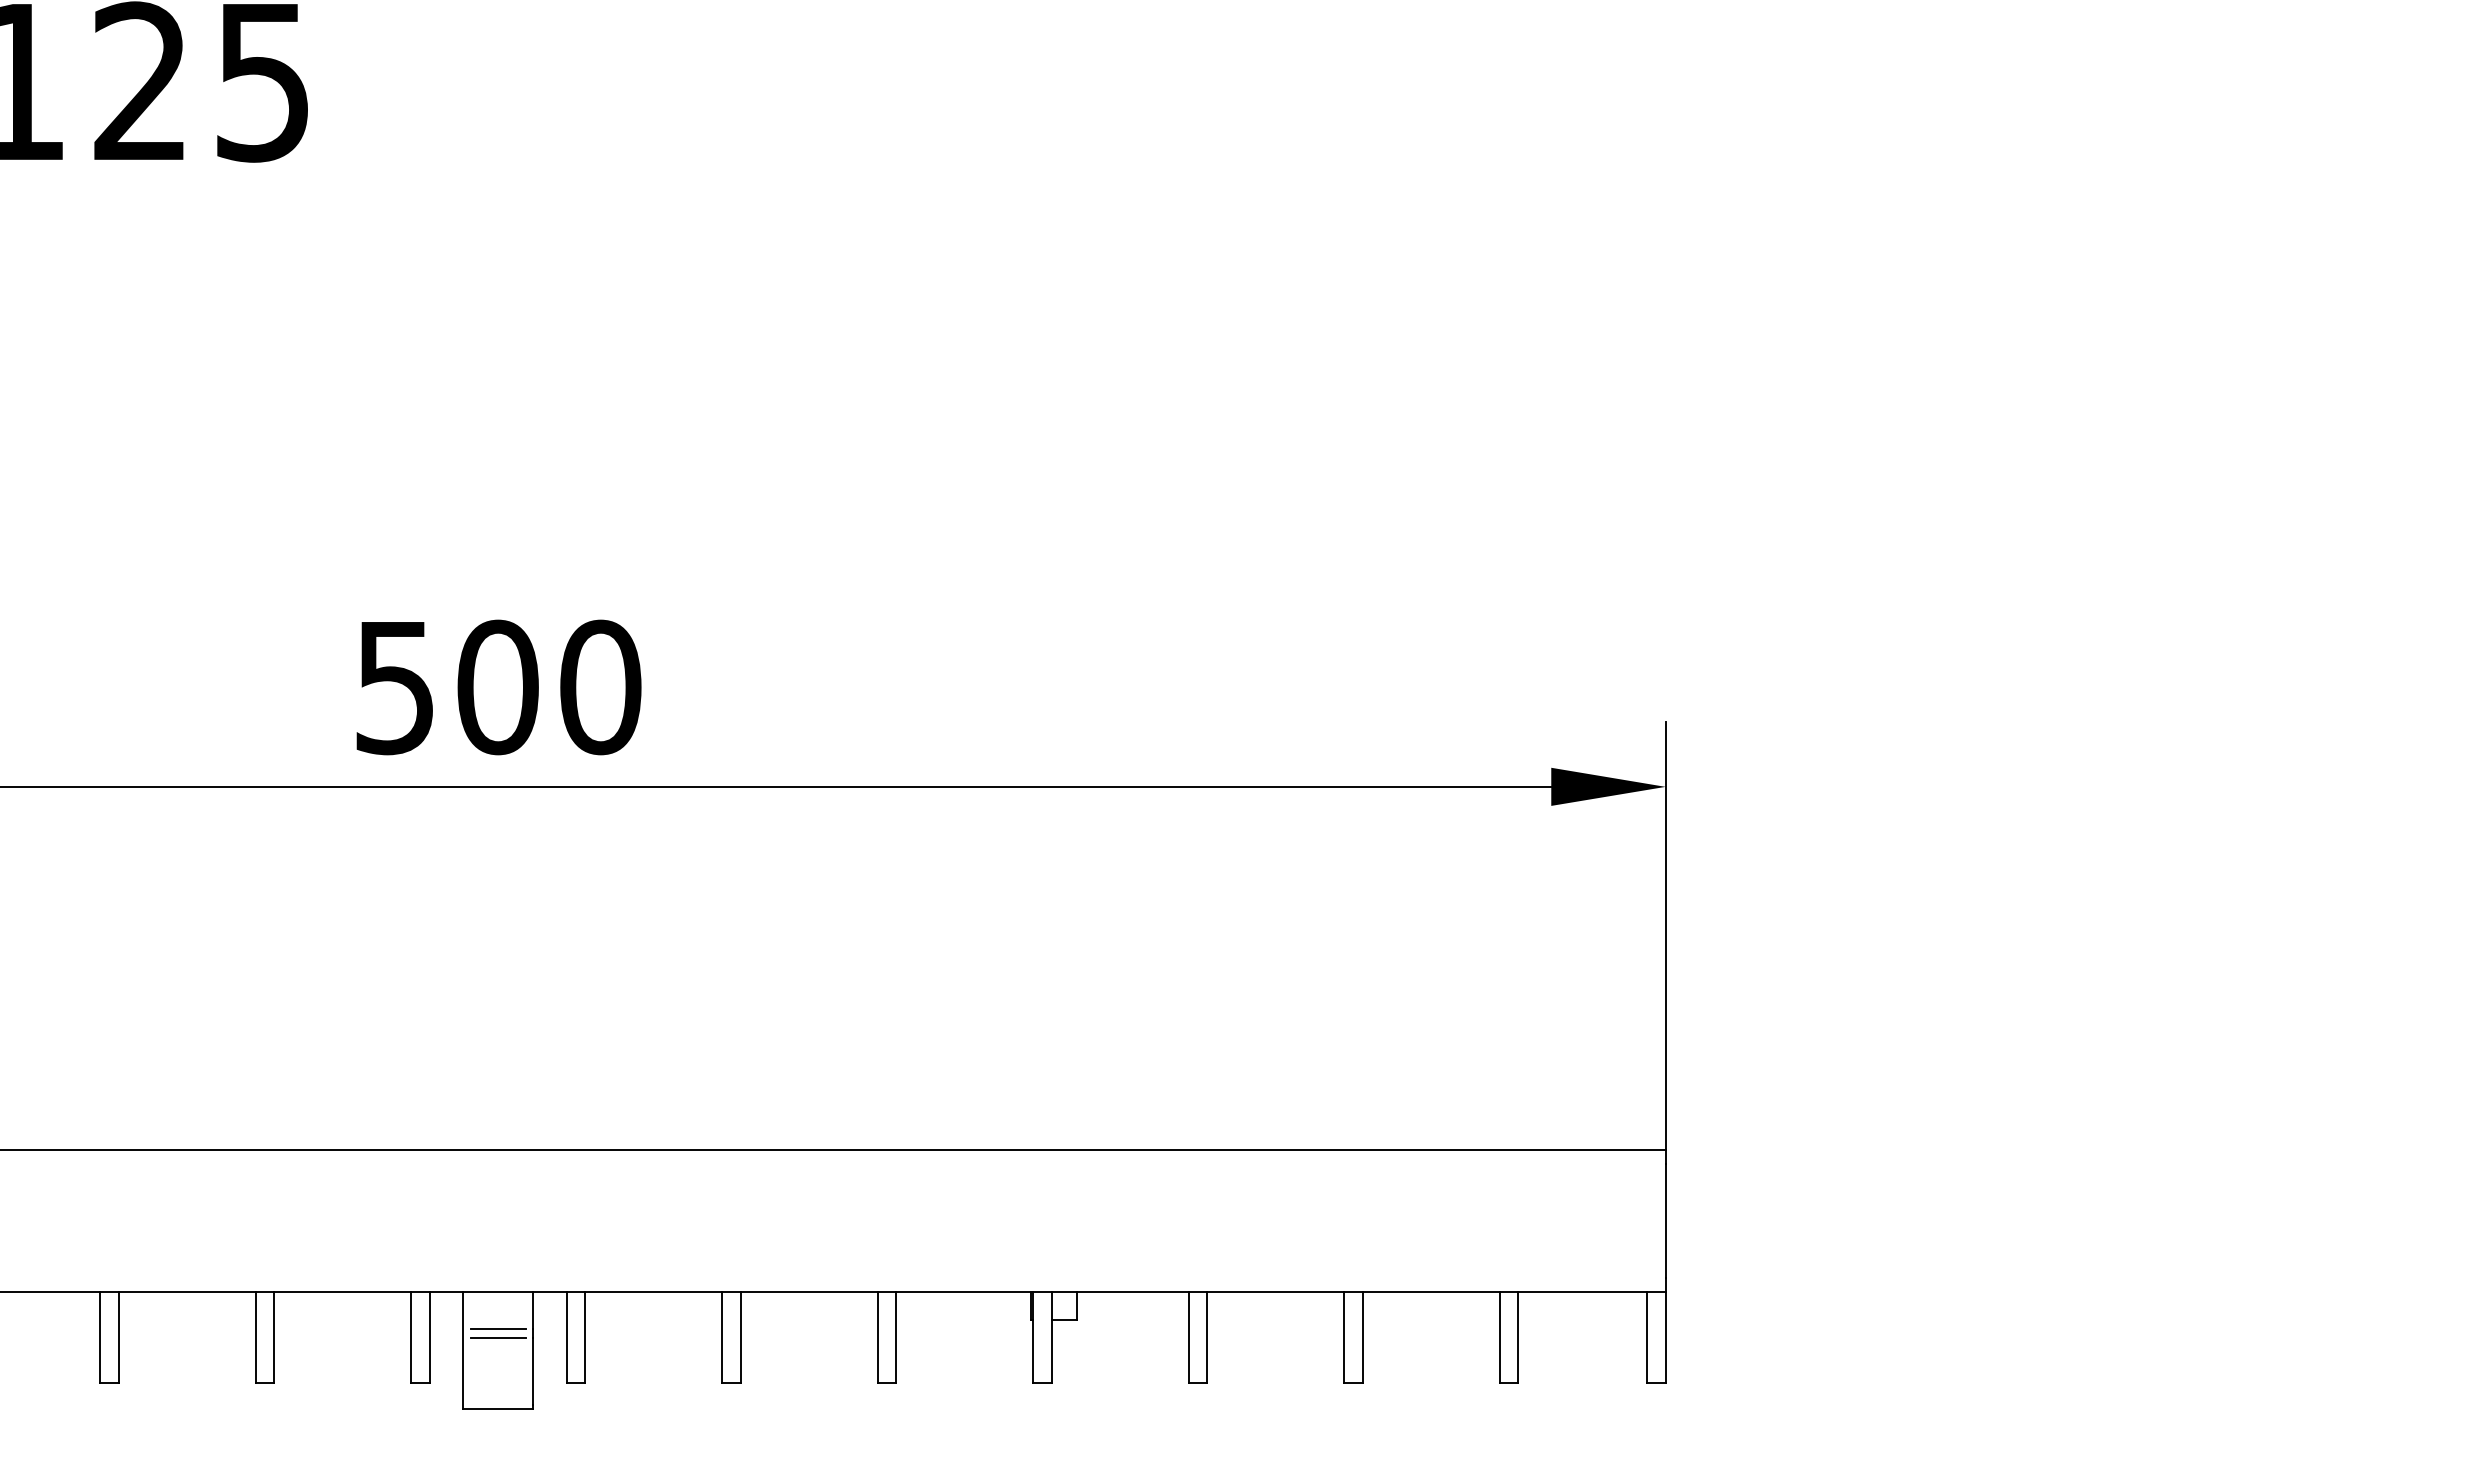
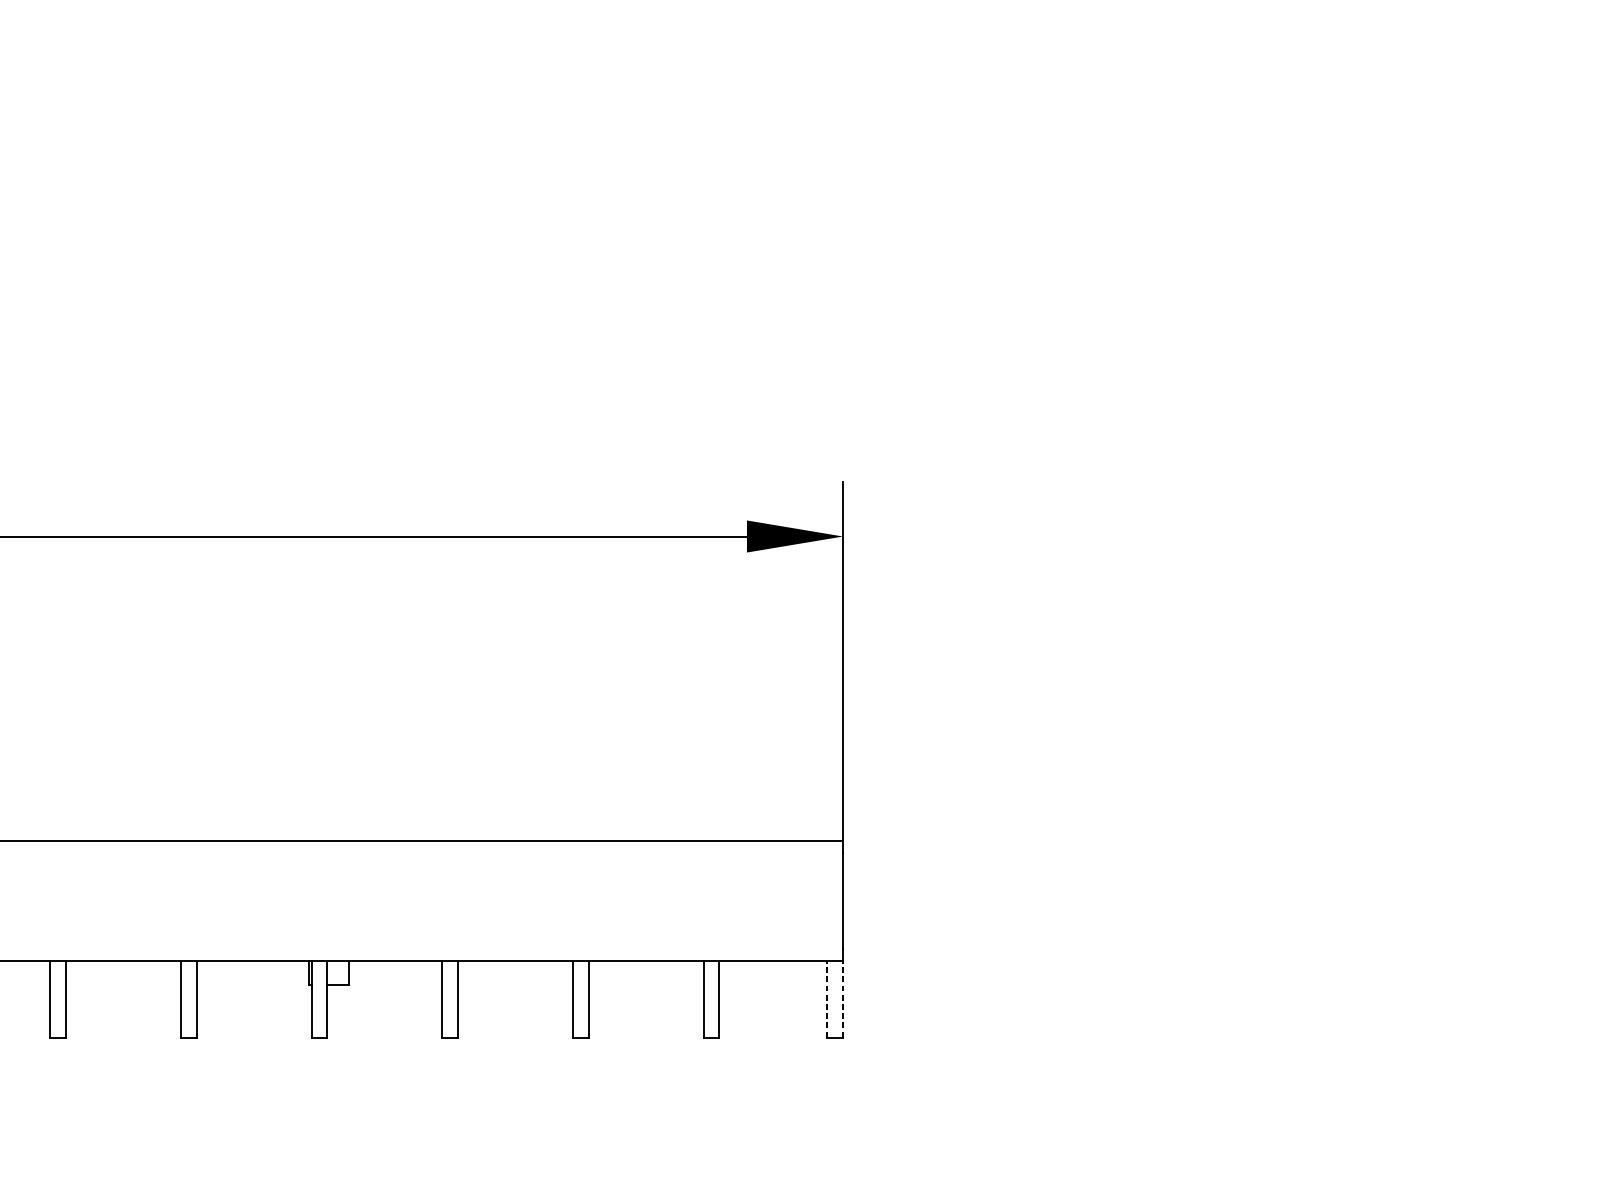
line: (1647, 1337) -> (827, 999), solid -> dashed
line: (1665, 1337) -> (842, 999), solid -> dashed

